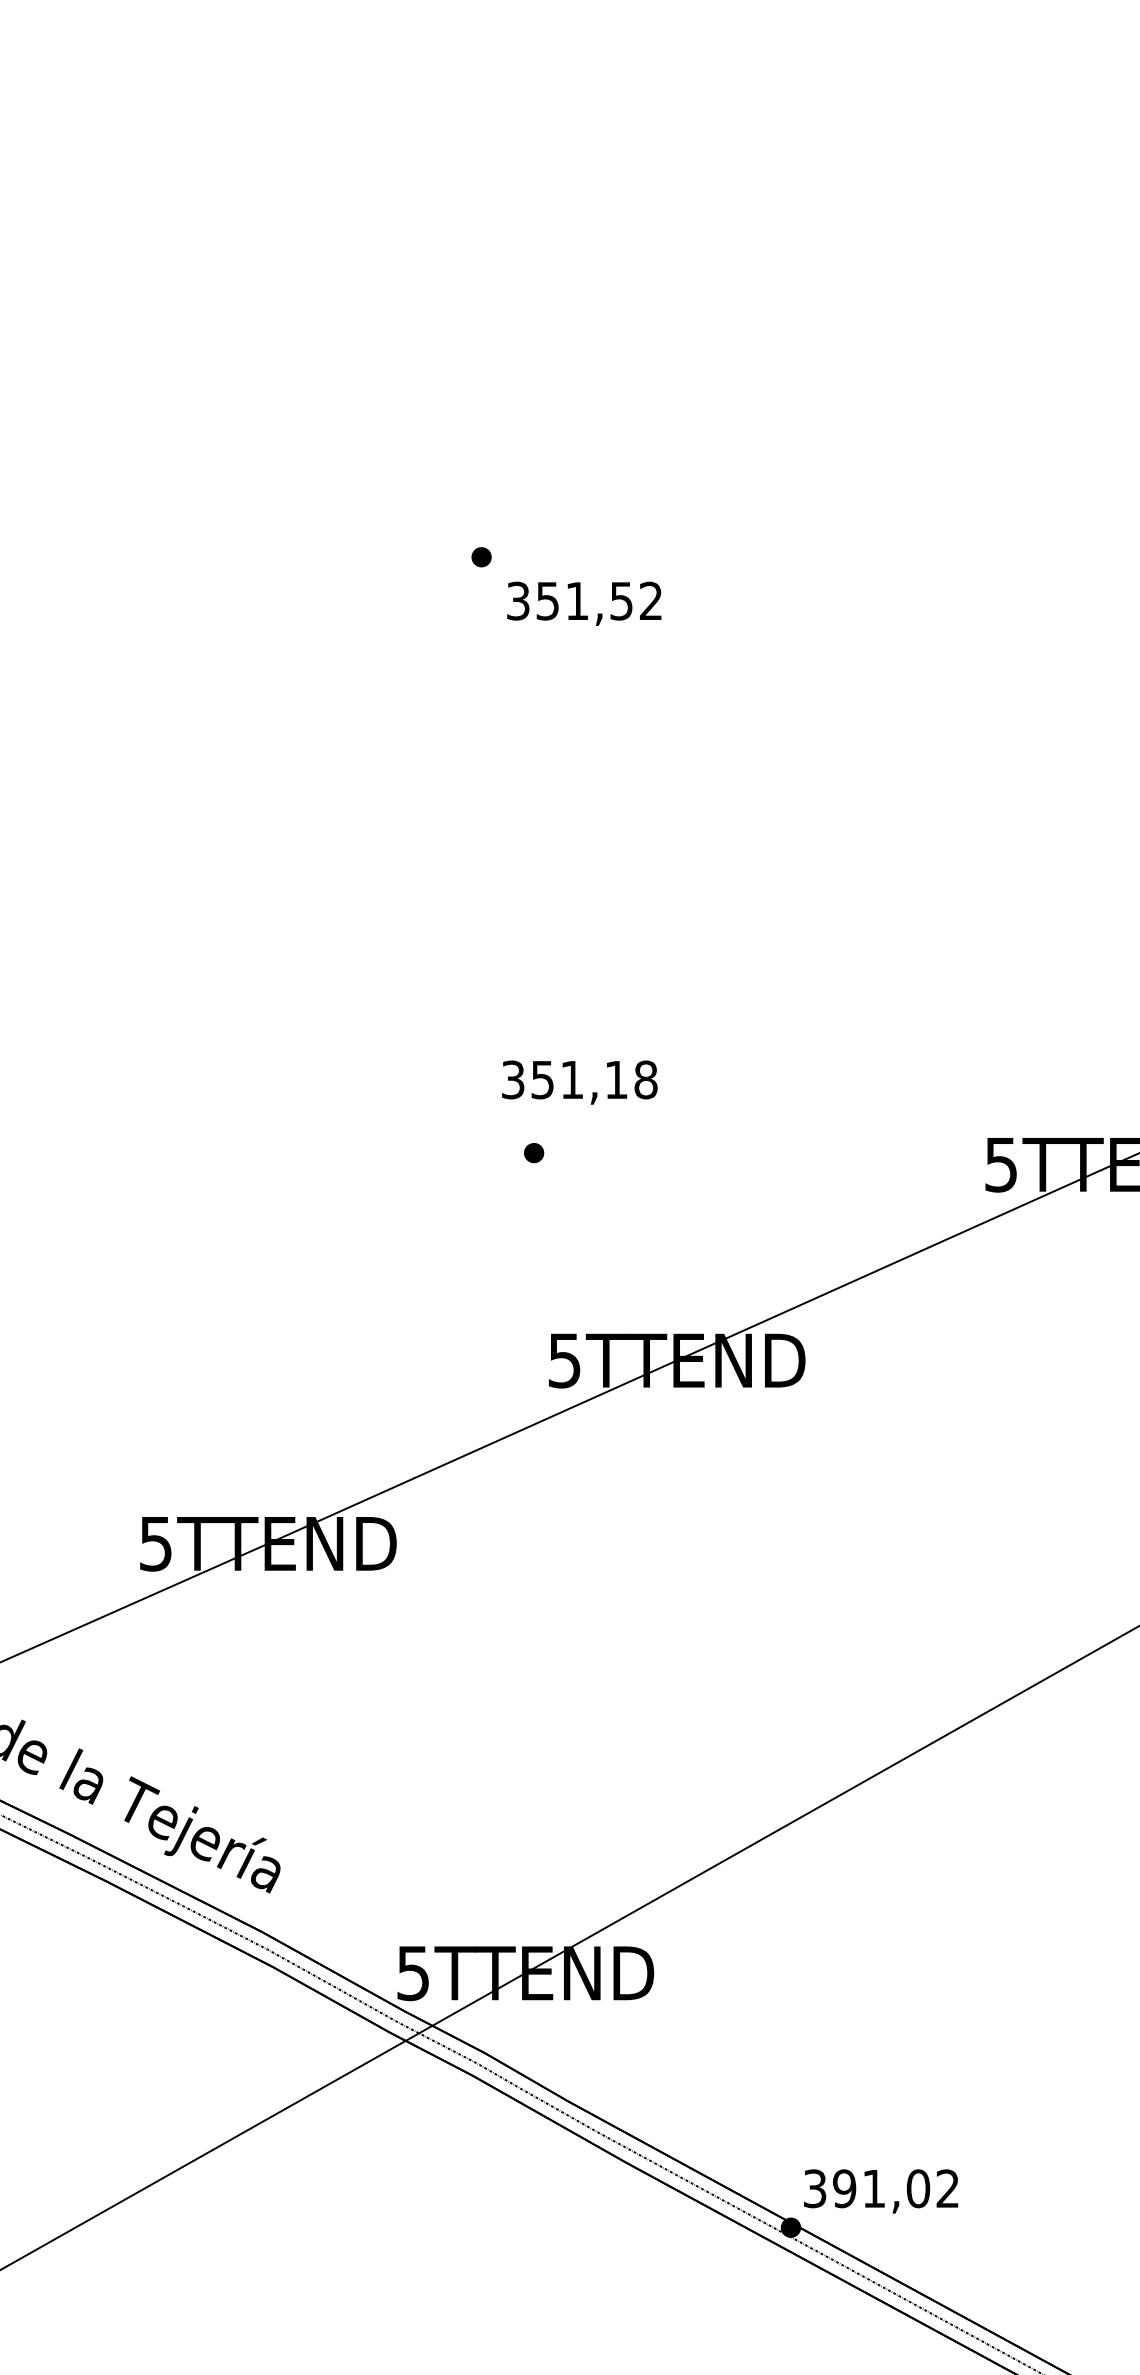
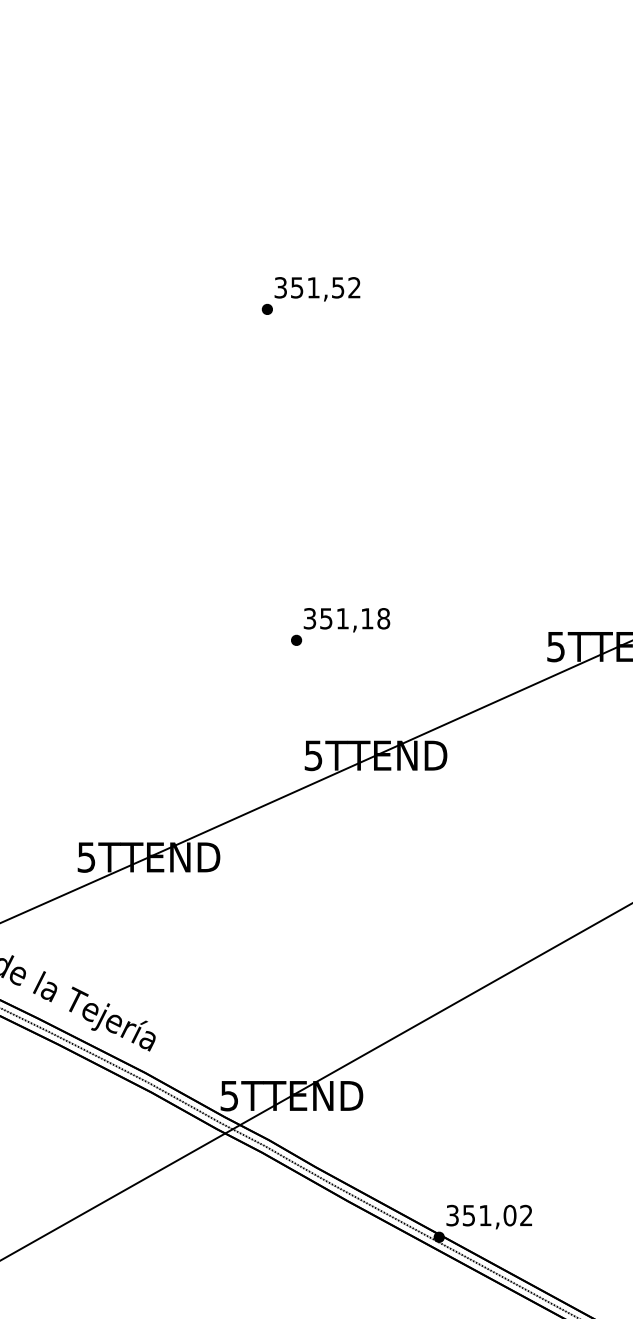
text: (584, 604) -> (317, 289), moved
text: (579, 1083) -> (346, 620), moved
text: (843, 2188) -> (468, 1215), 391,02 -> 351,02

